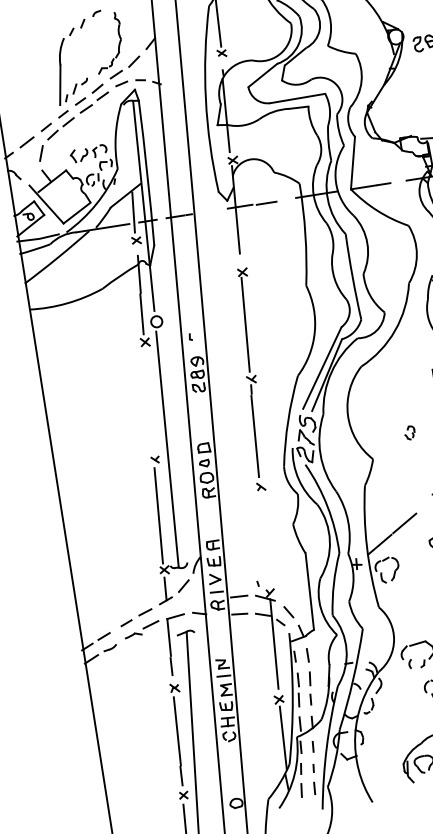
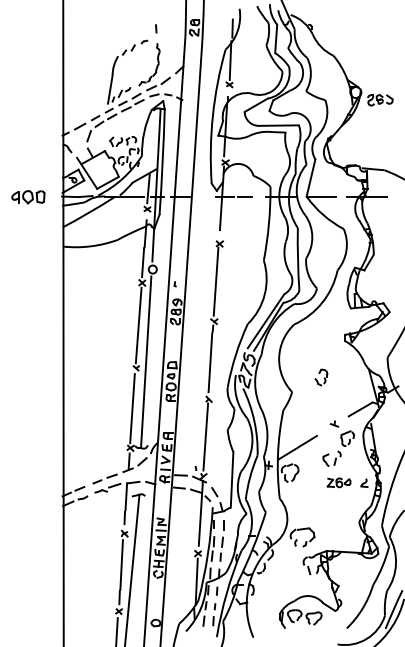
line: (149, 401) -> (138, 325), added
part: (409, 432) -> (321, 377), size x1.67
line: (264, 538) -> (205, 436), added

